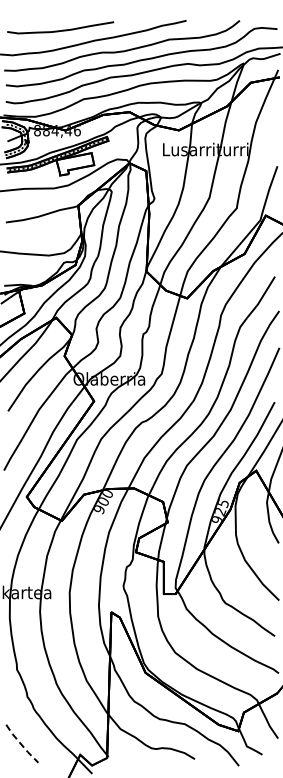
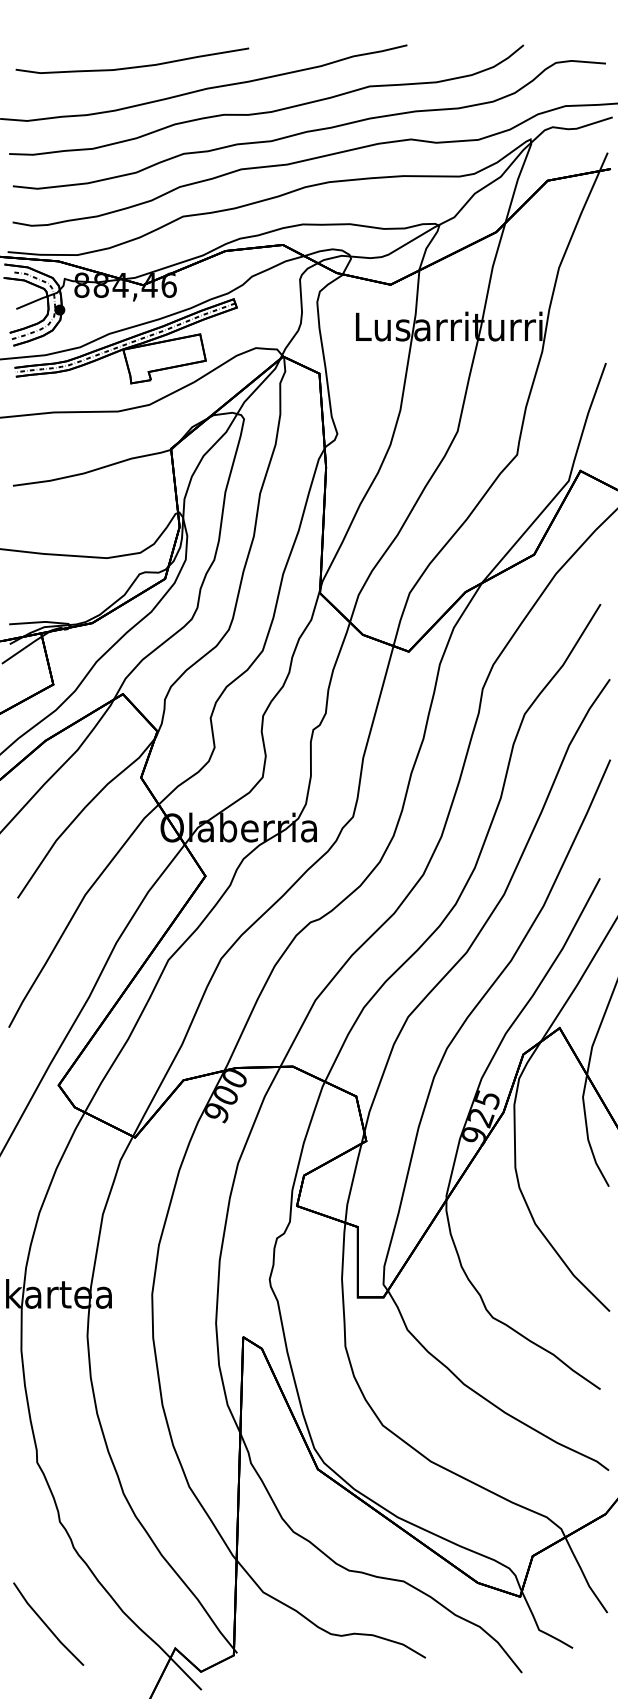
line: (21, 744) -> (46, 1625), dashed -> solid

